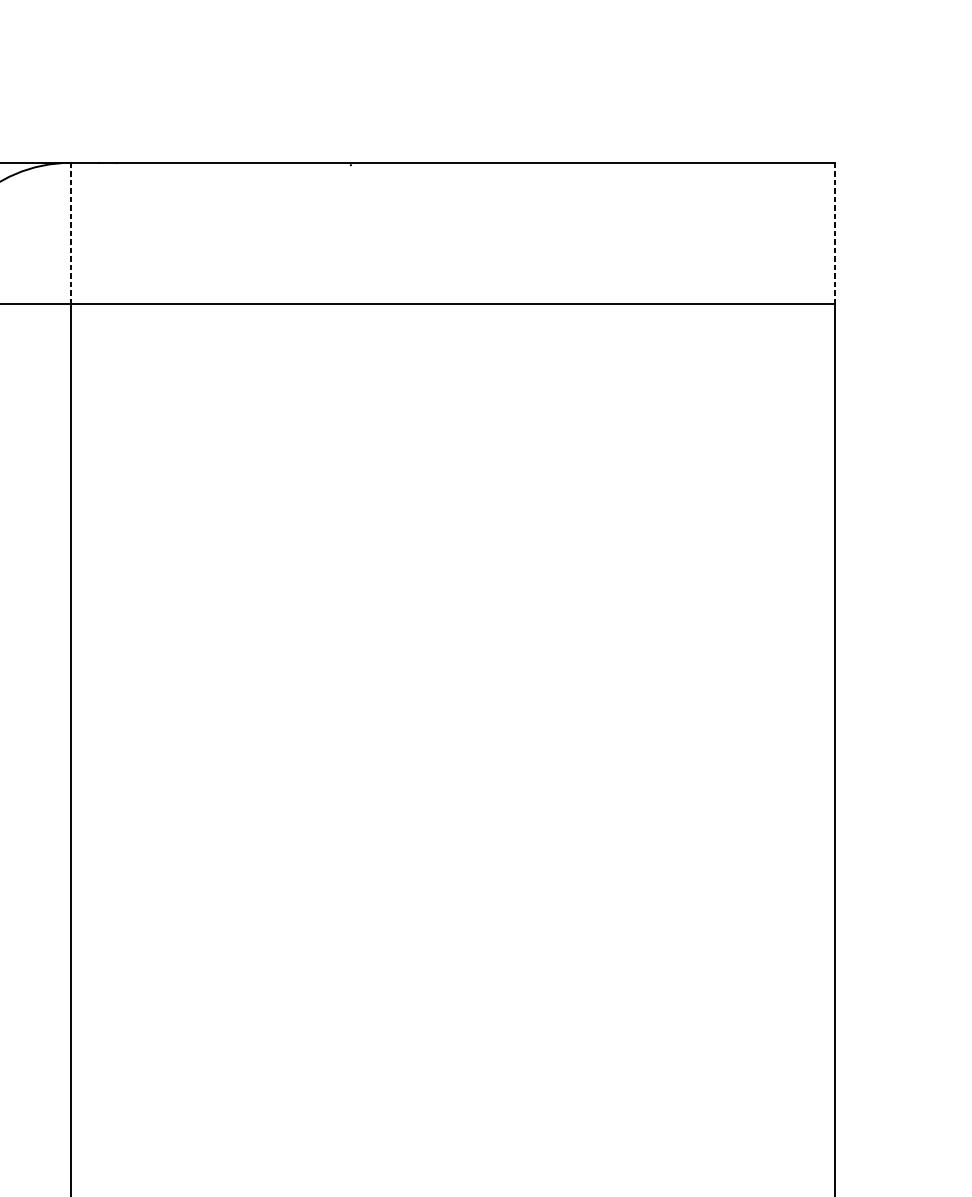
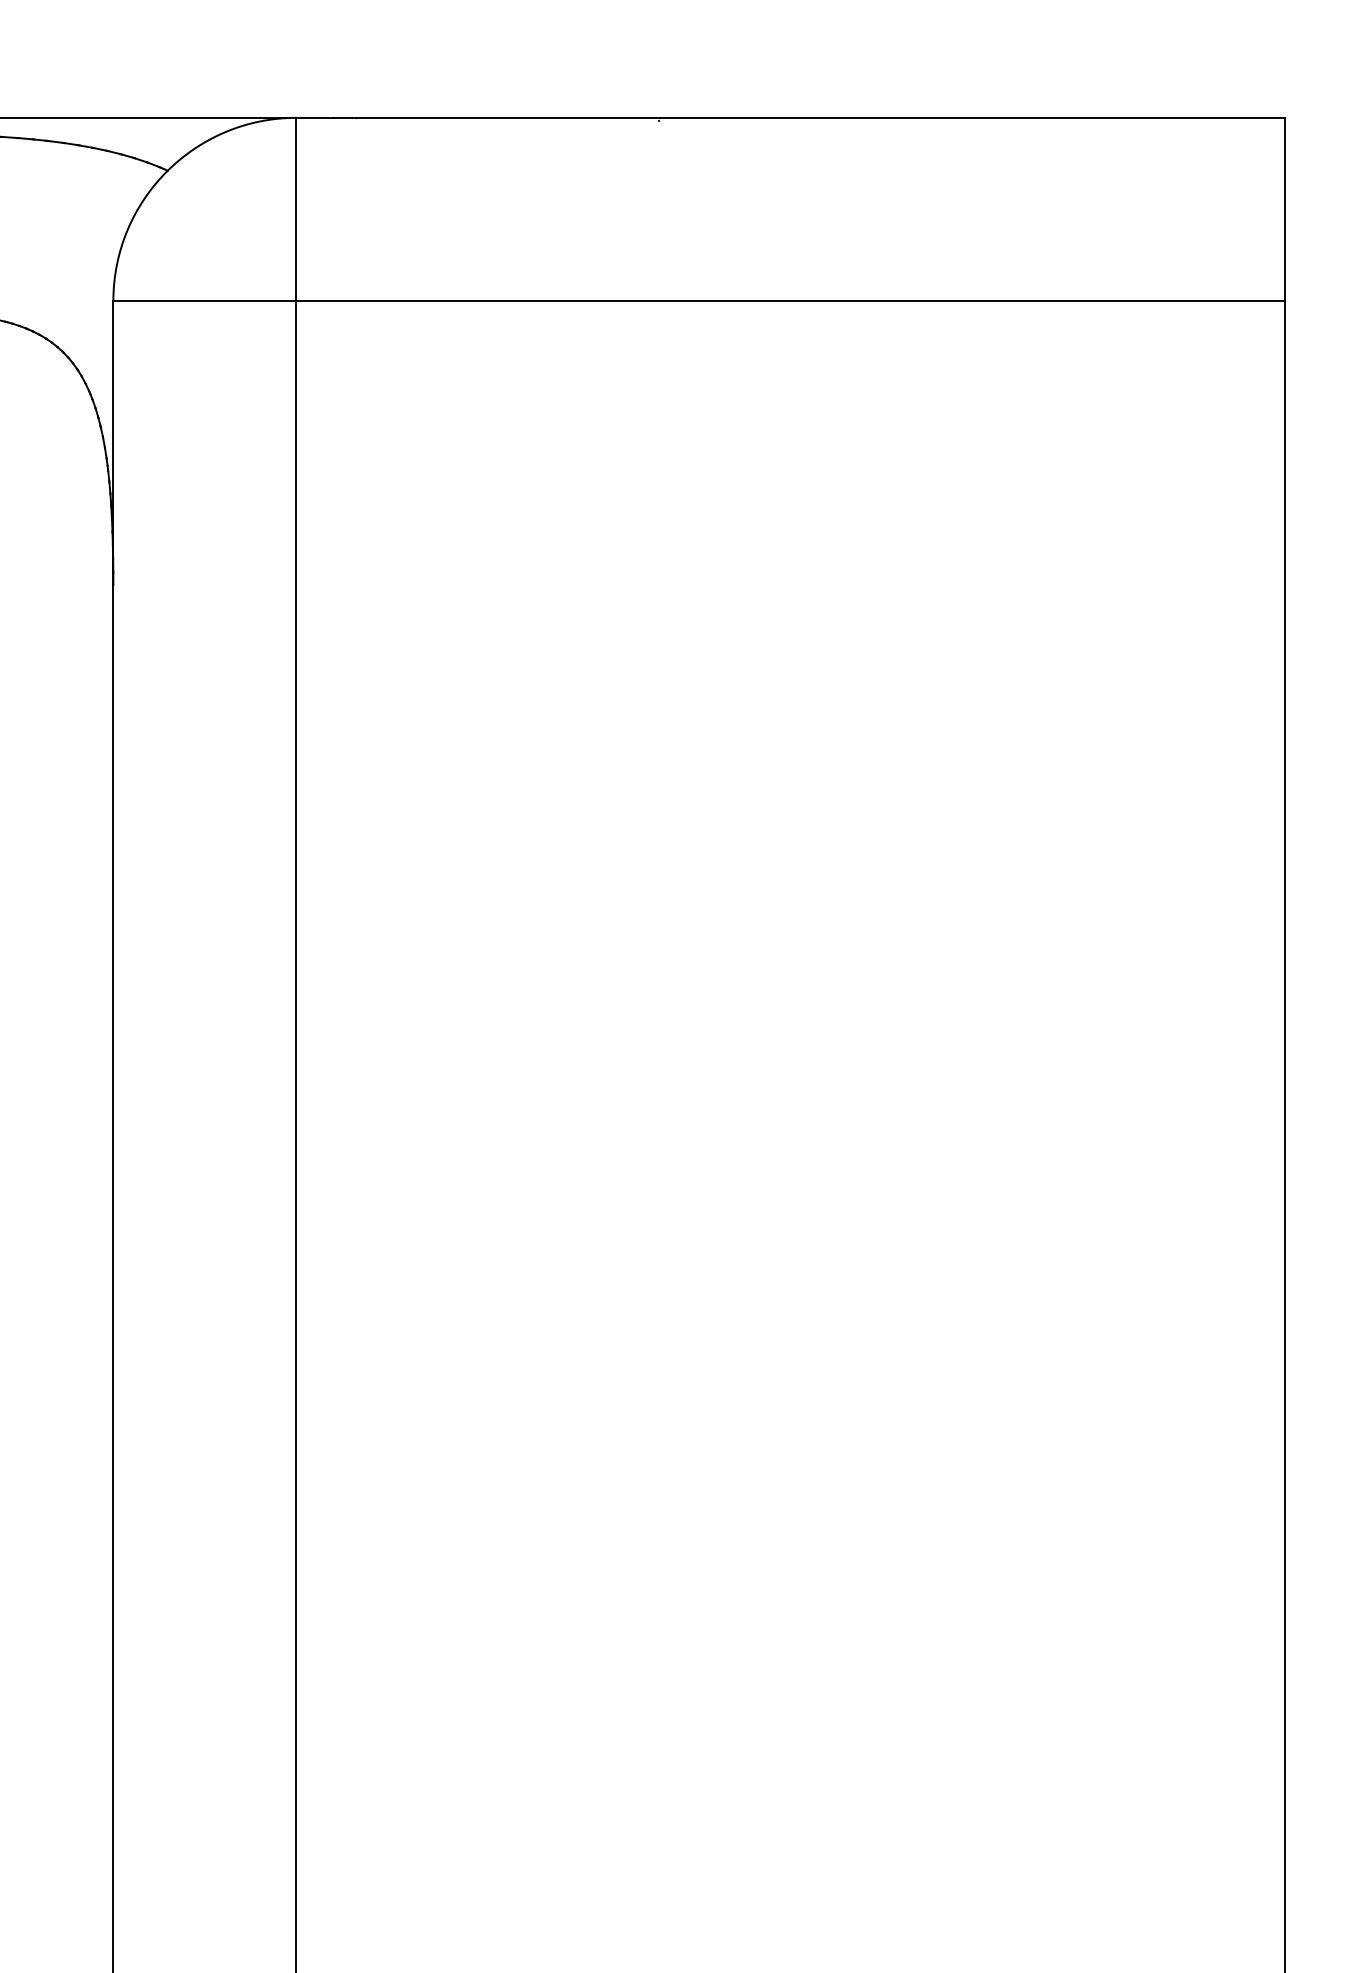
line: (70, 233) -> (296, 209), dashed -> solid
line: (834, 233) -> (1285, 209), dashed -> solid

